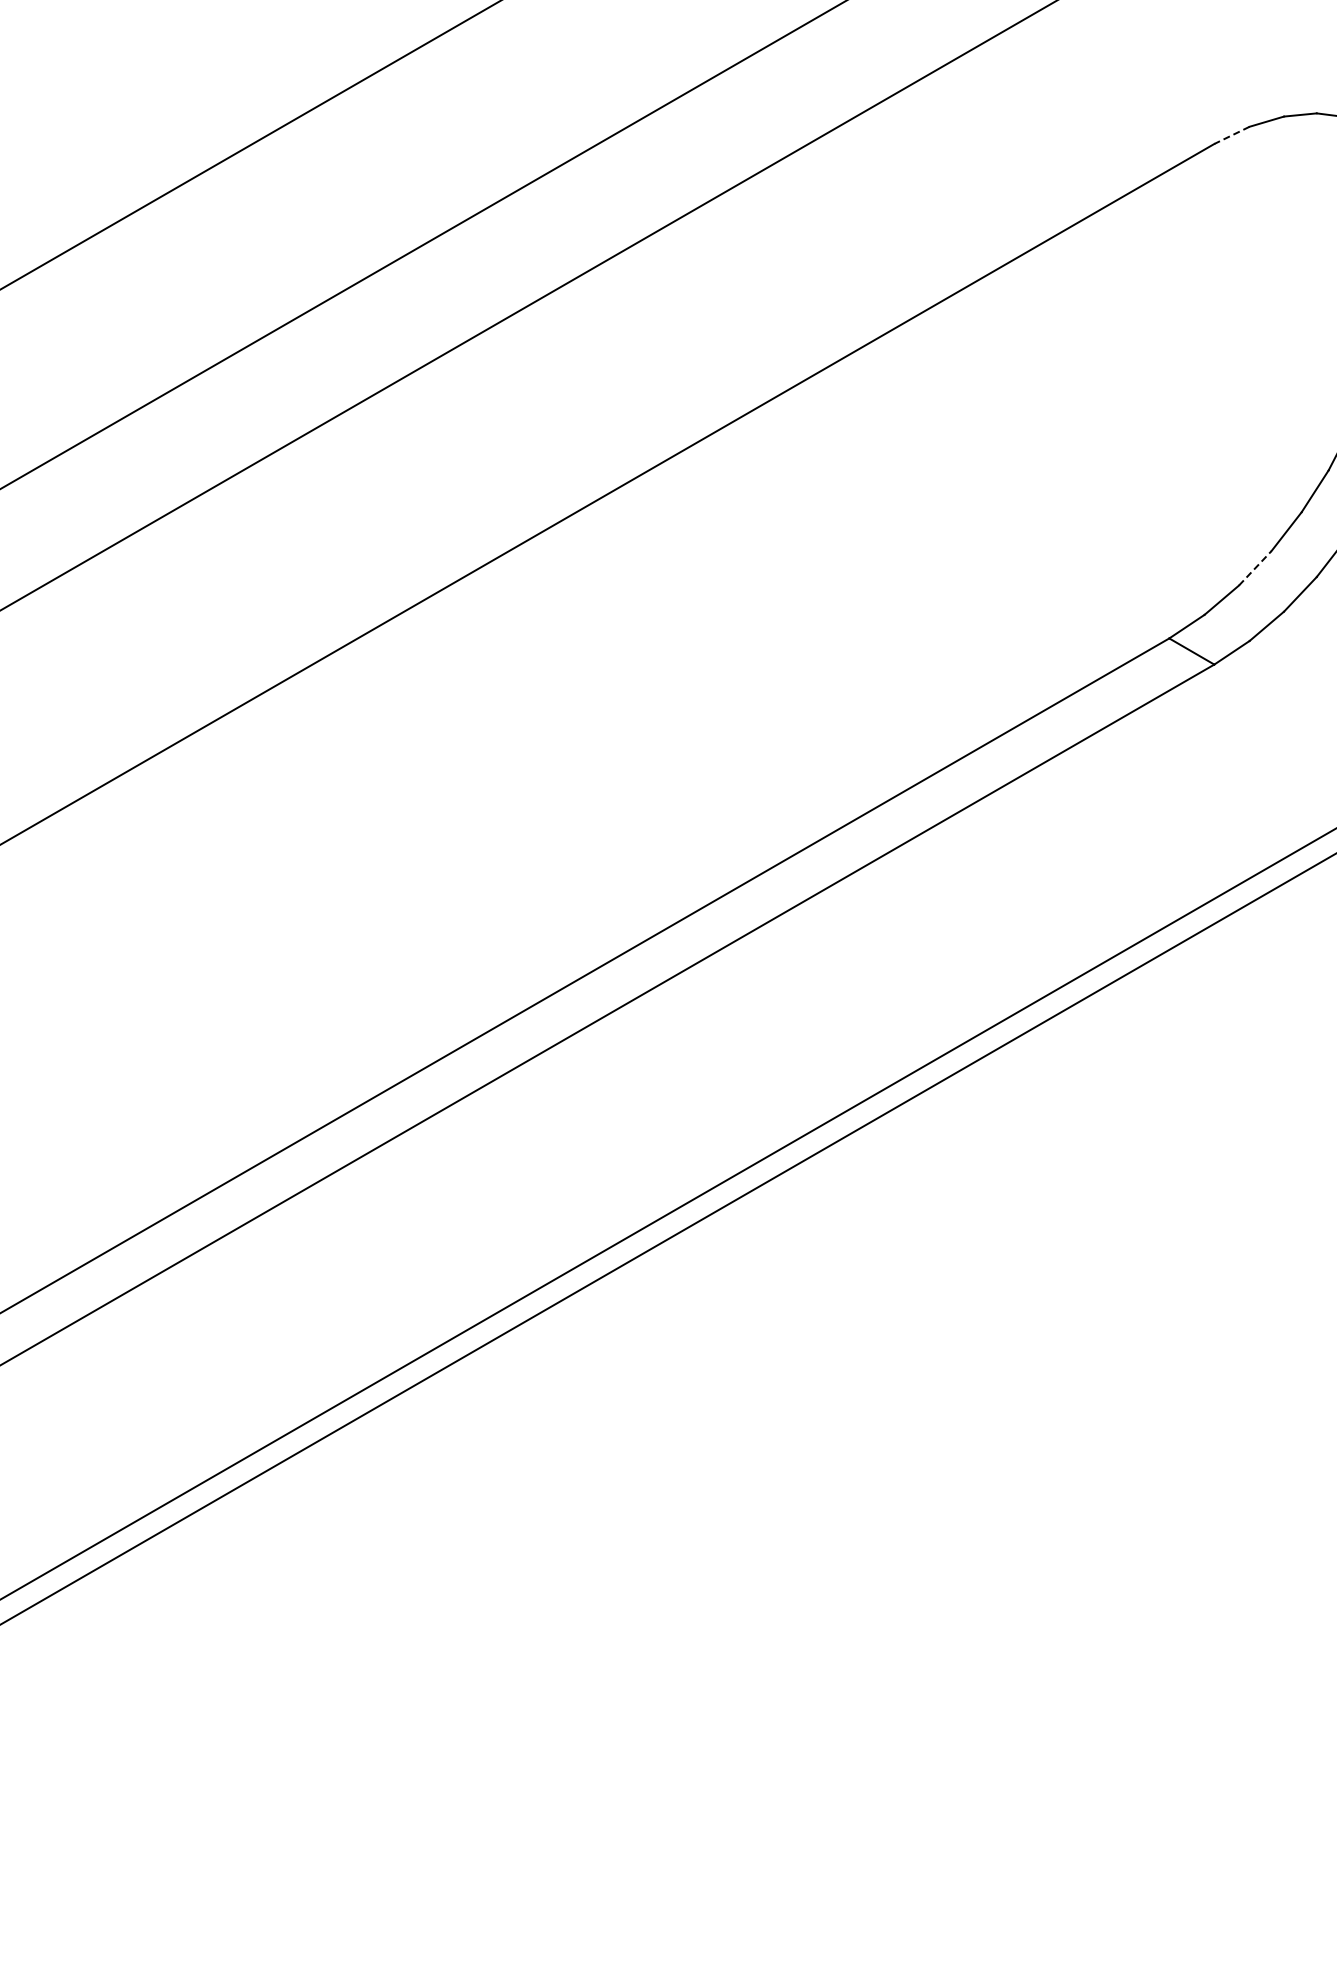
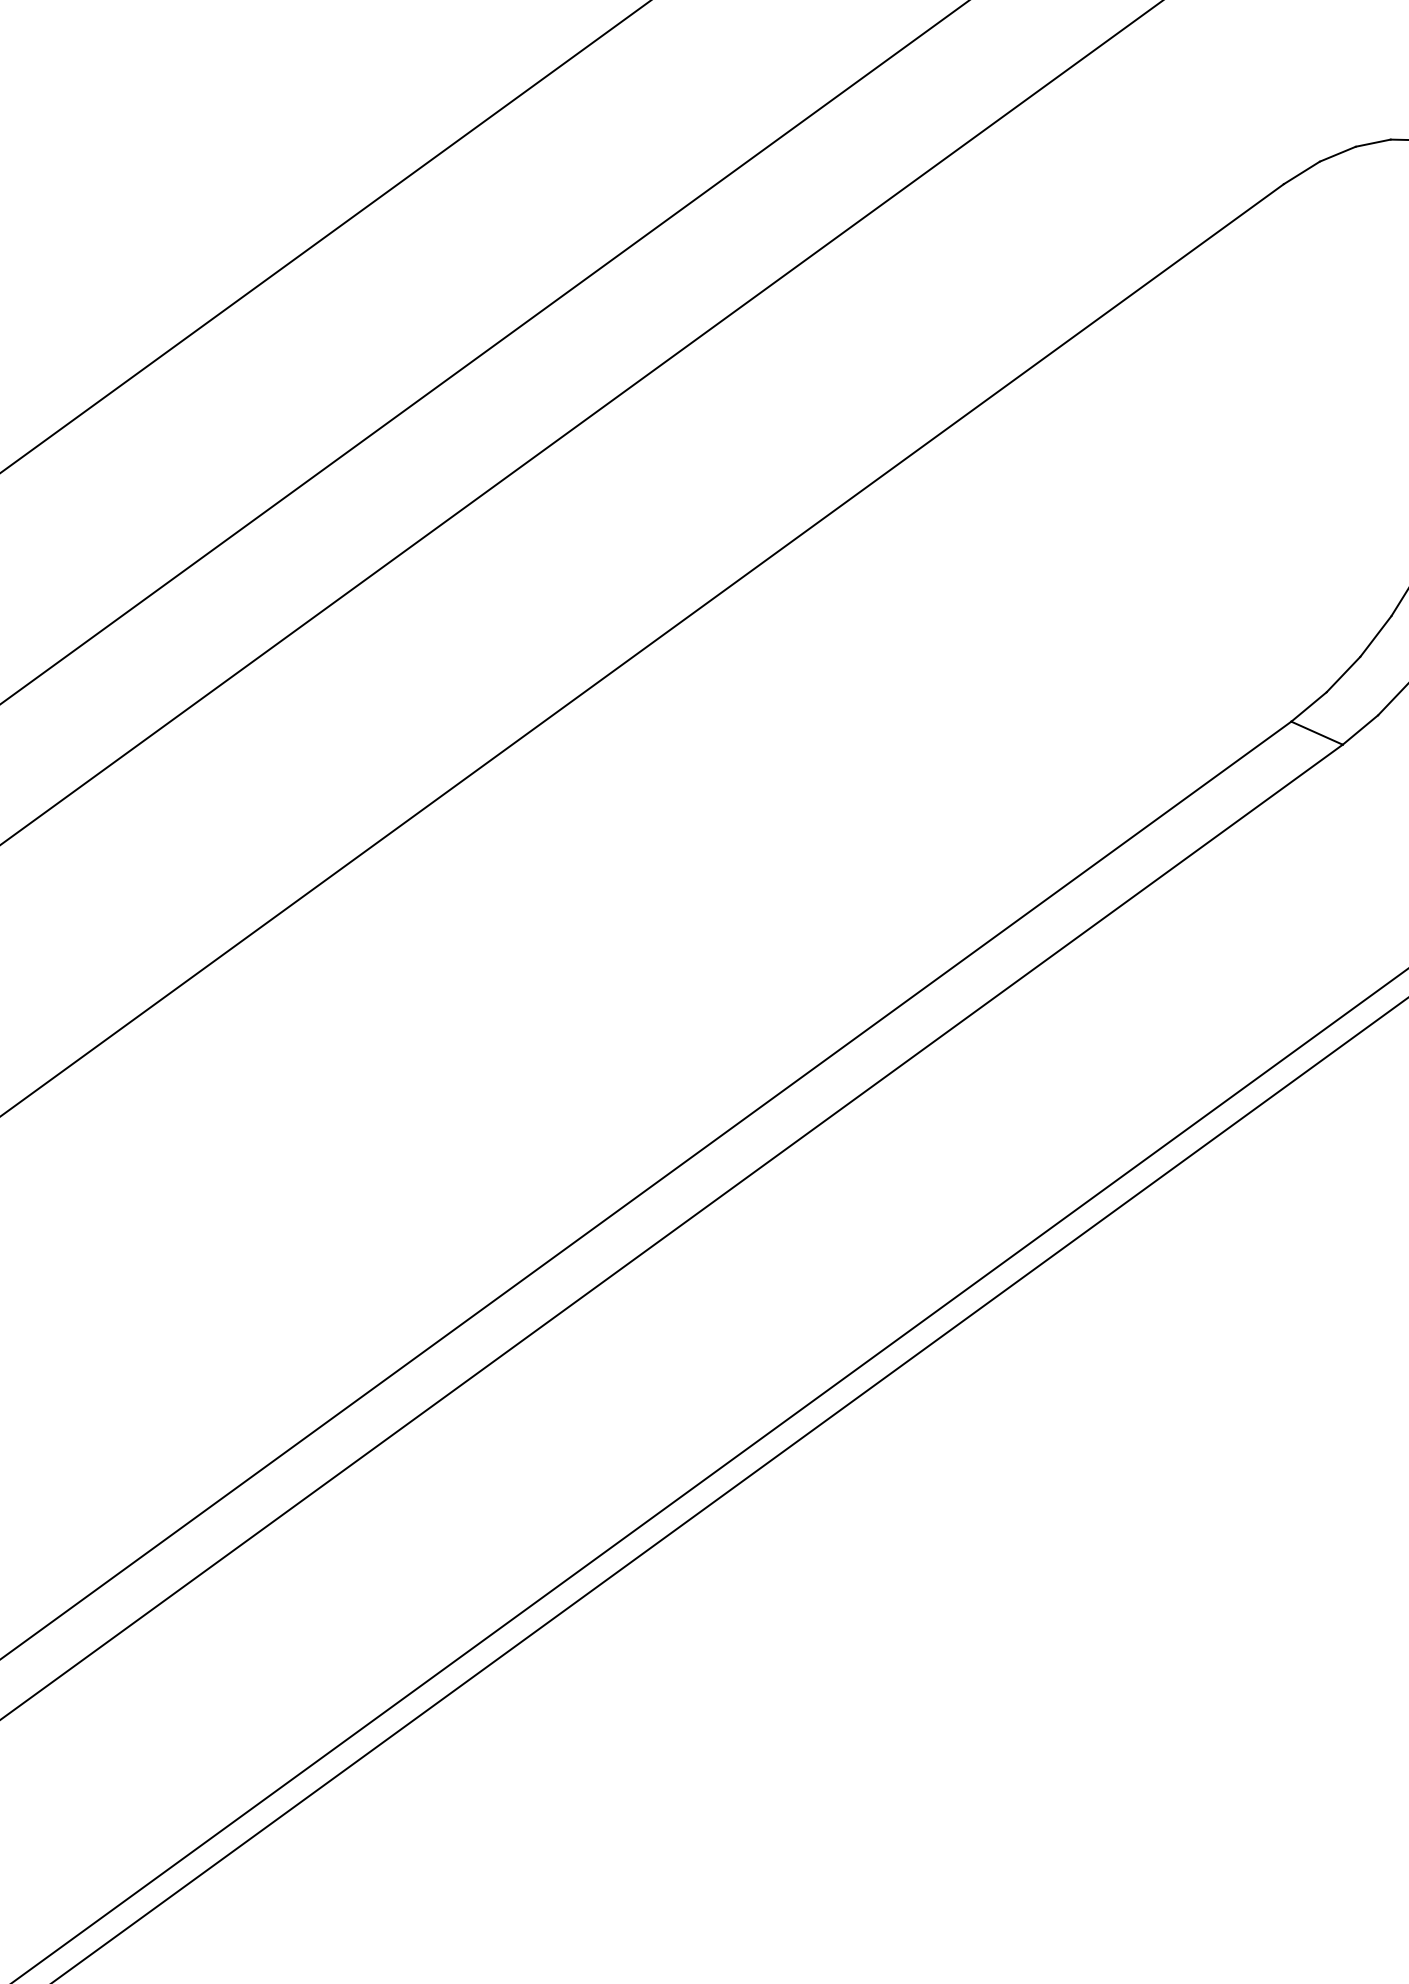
line: (1231, 135) -> (1301, 173), dashed -> solid
line: (1255, 568) -> (1376, 636), dashed -> solid

